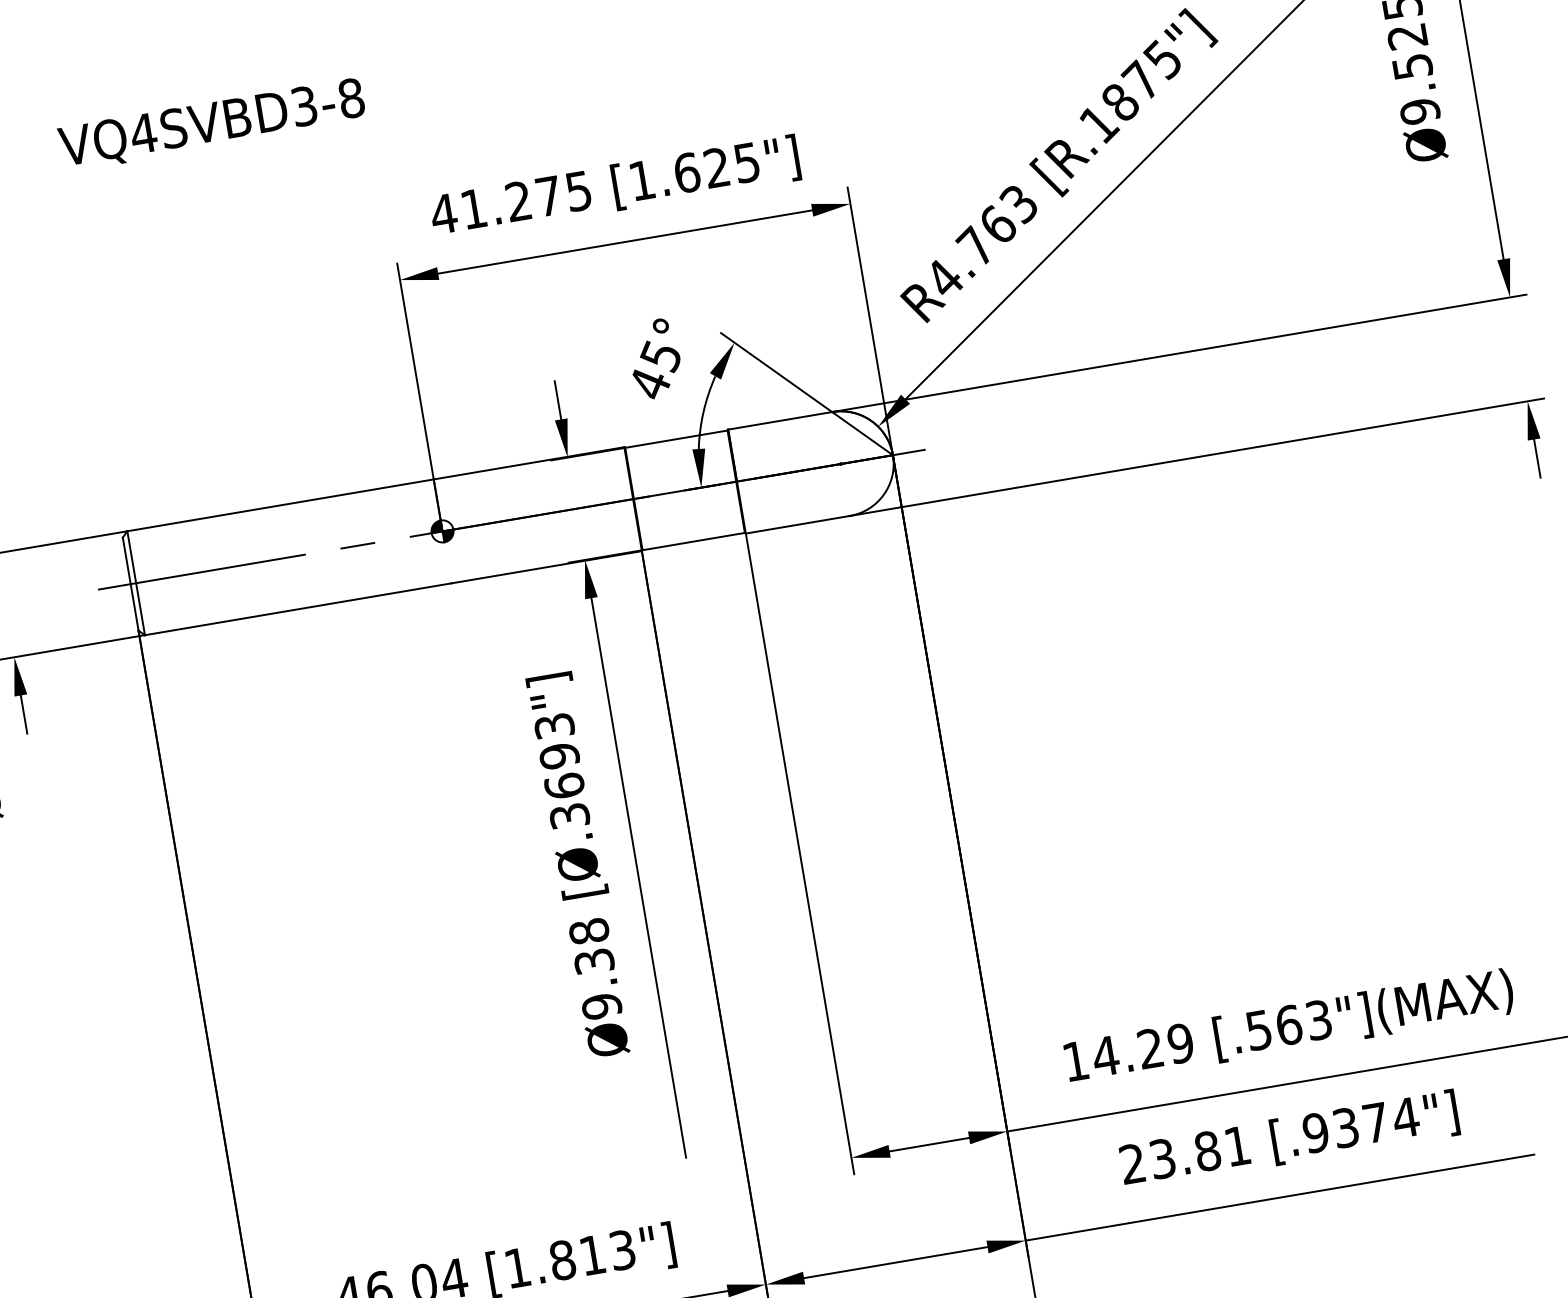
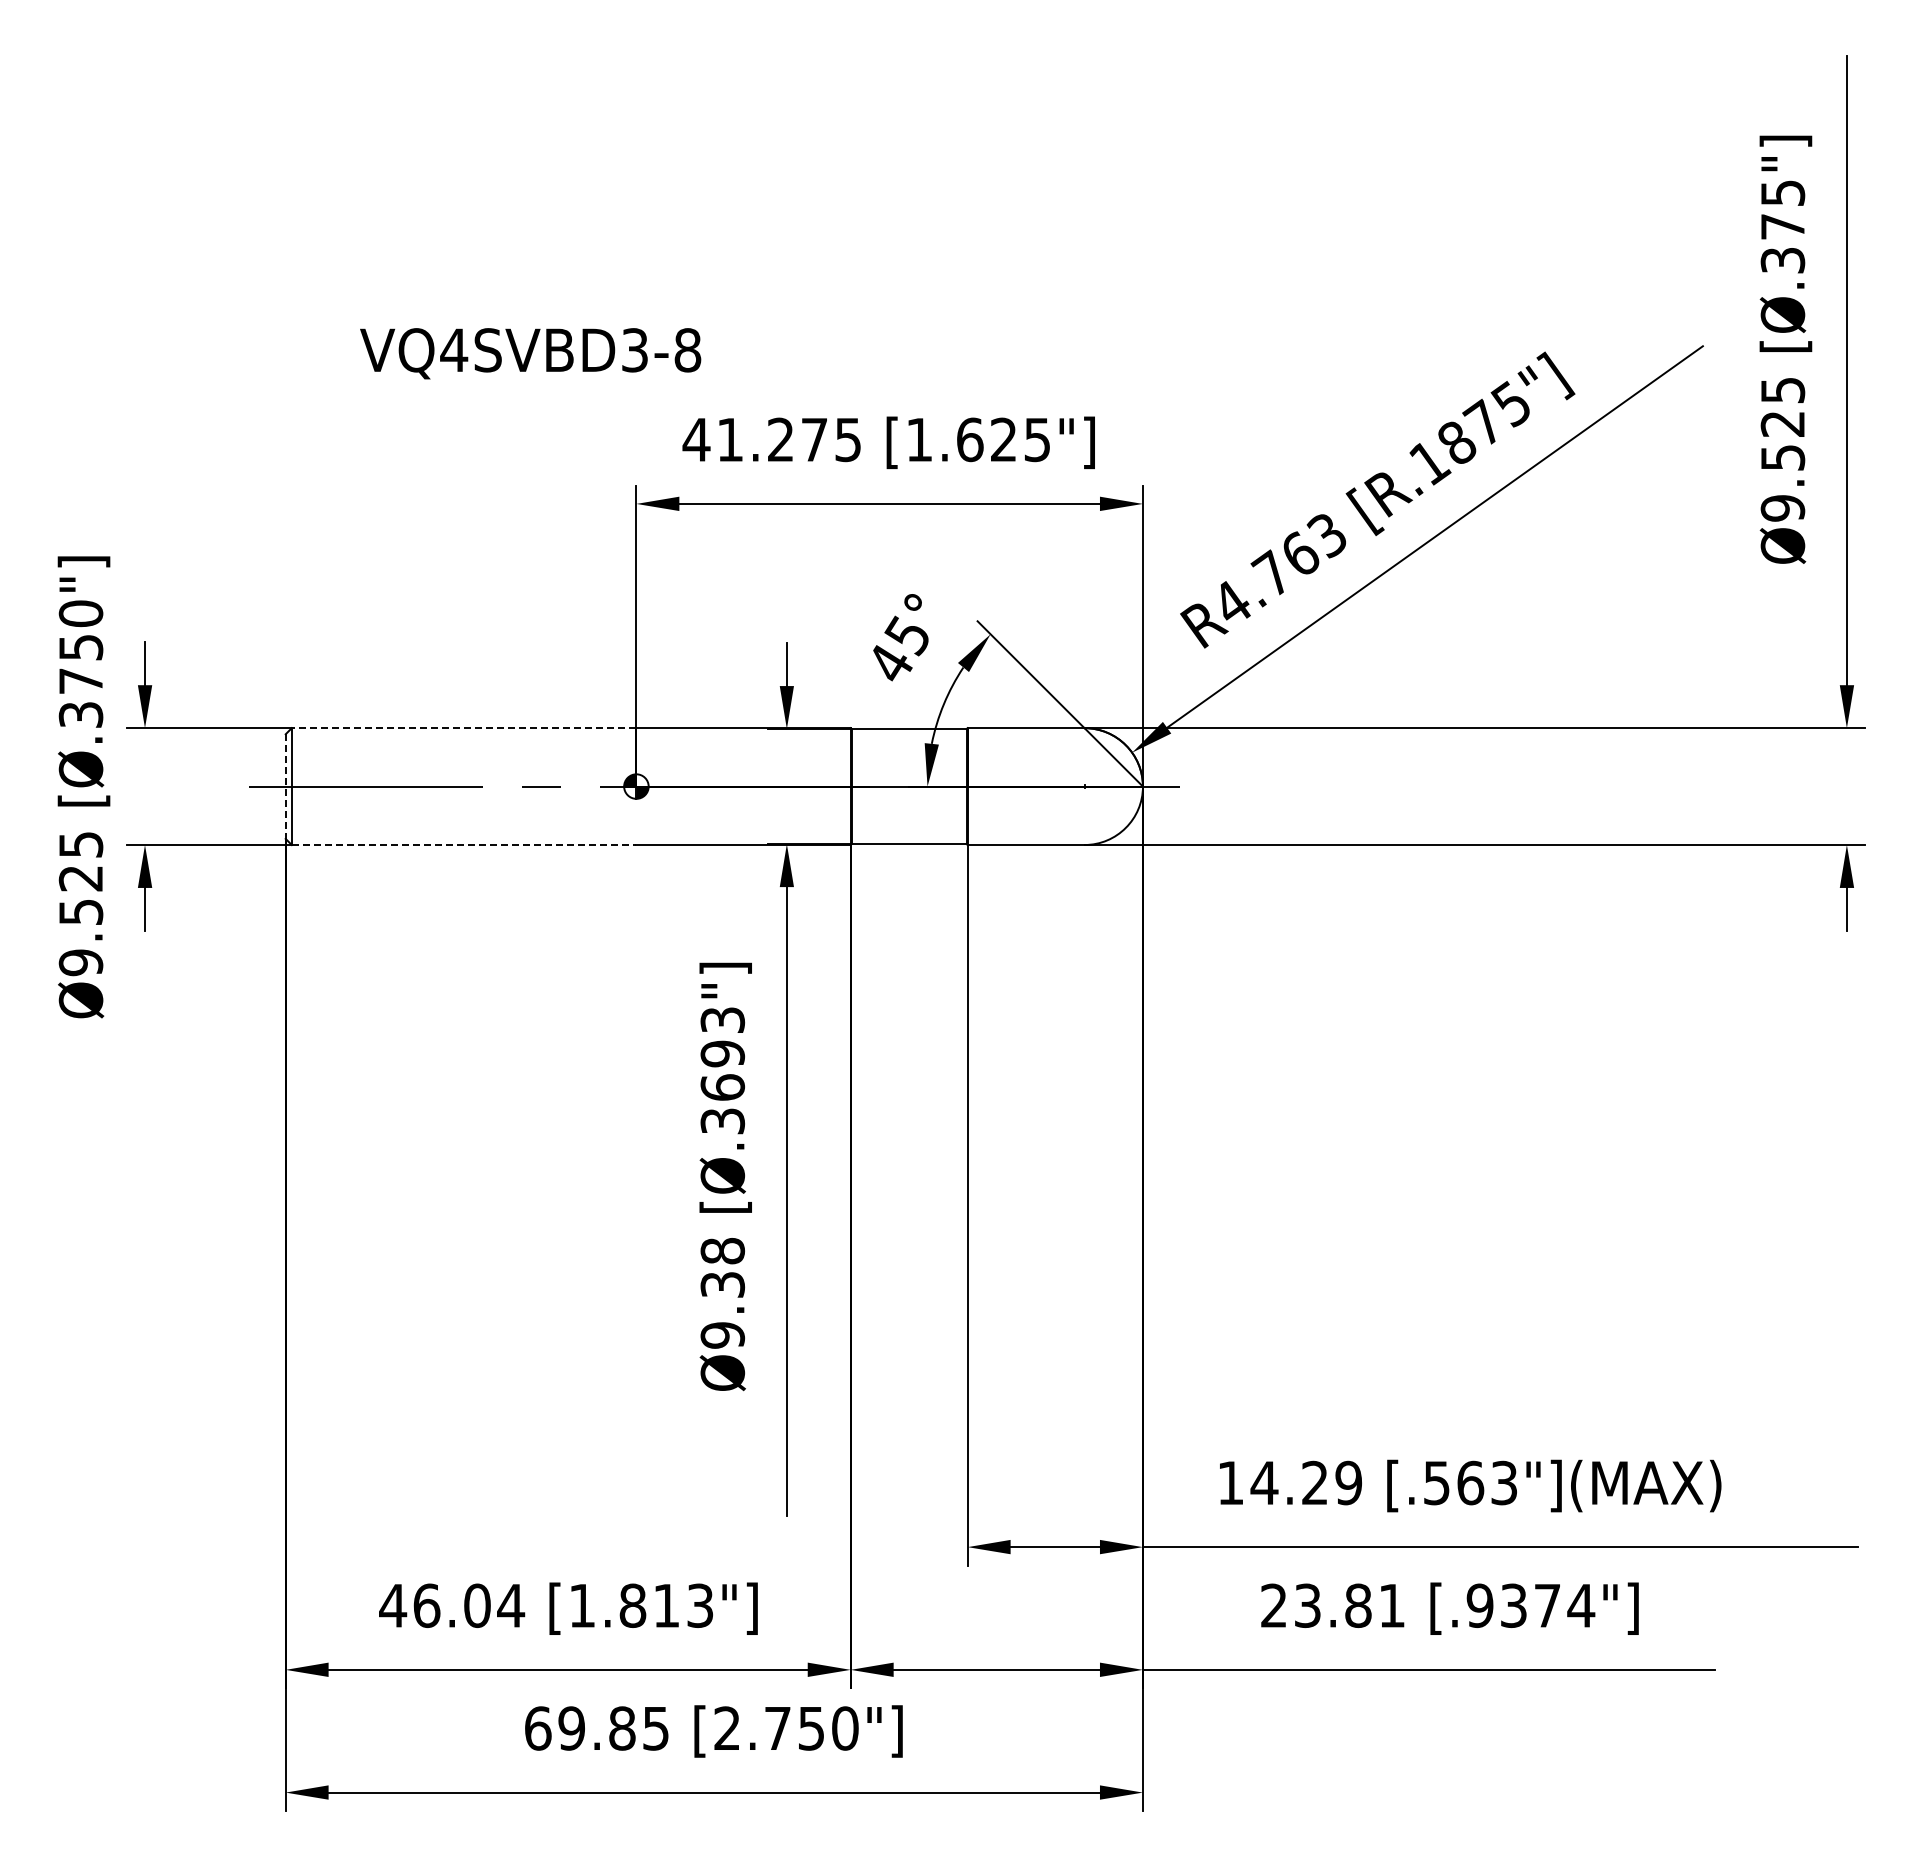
text: (211, 124) -> (530, 353), moved
line: (280, 505) -> (463, 728), solid -> dashed
line: (130, 585) -> (285, 787), solid -> dashed
line: (298, 609) -> (464, 845), solid -> dashed

